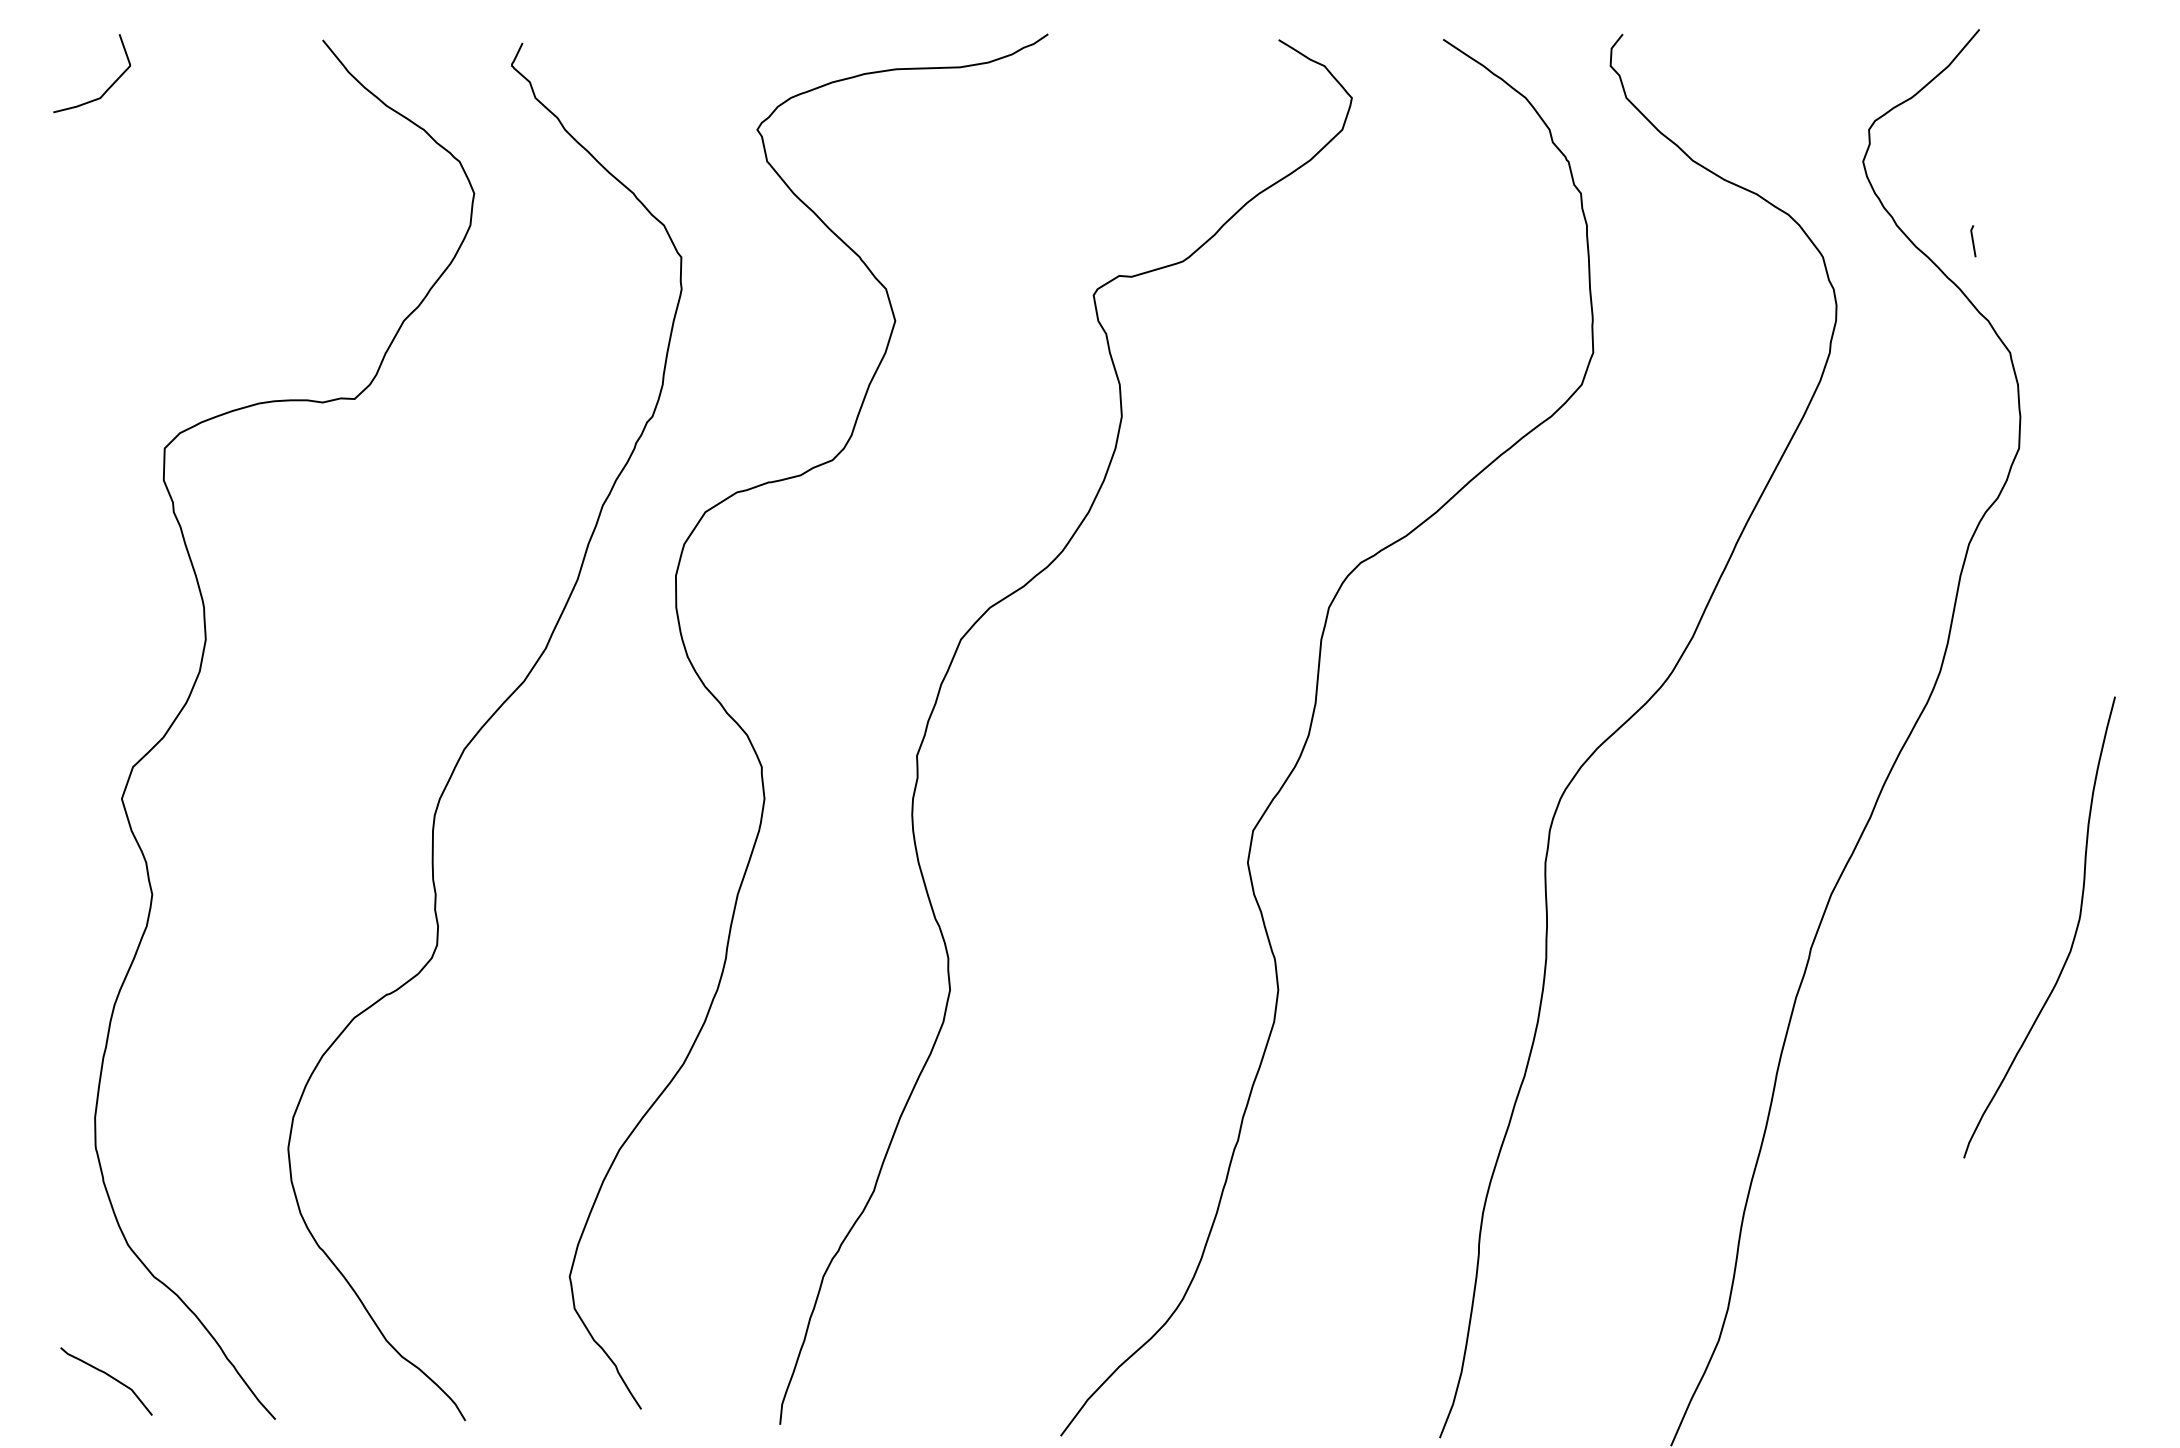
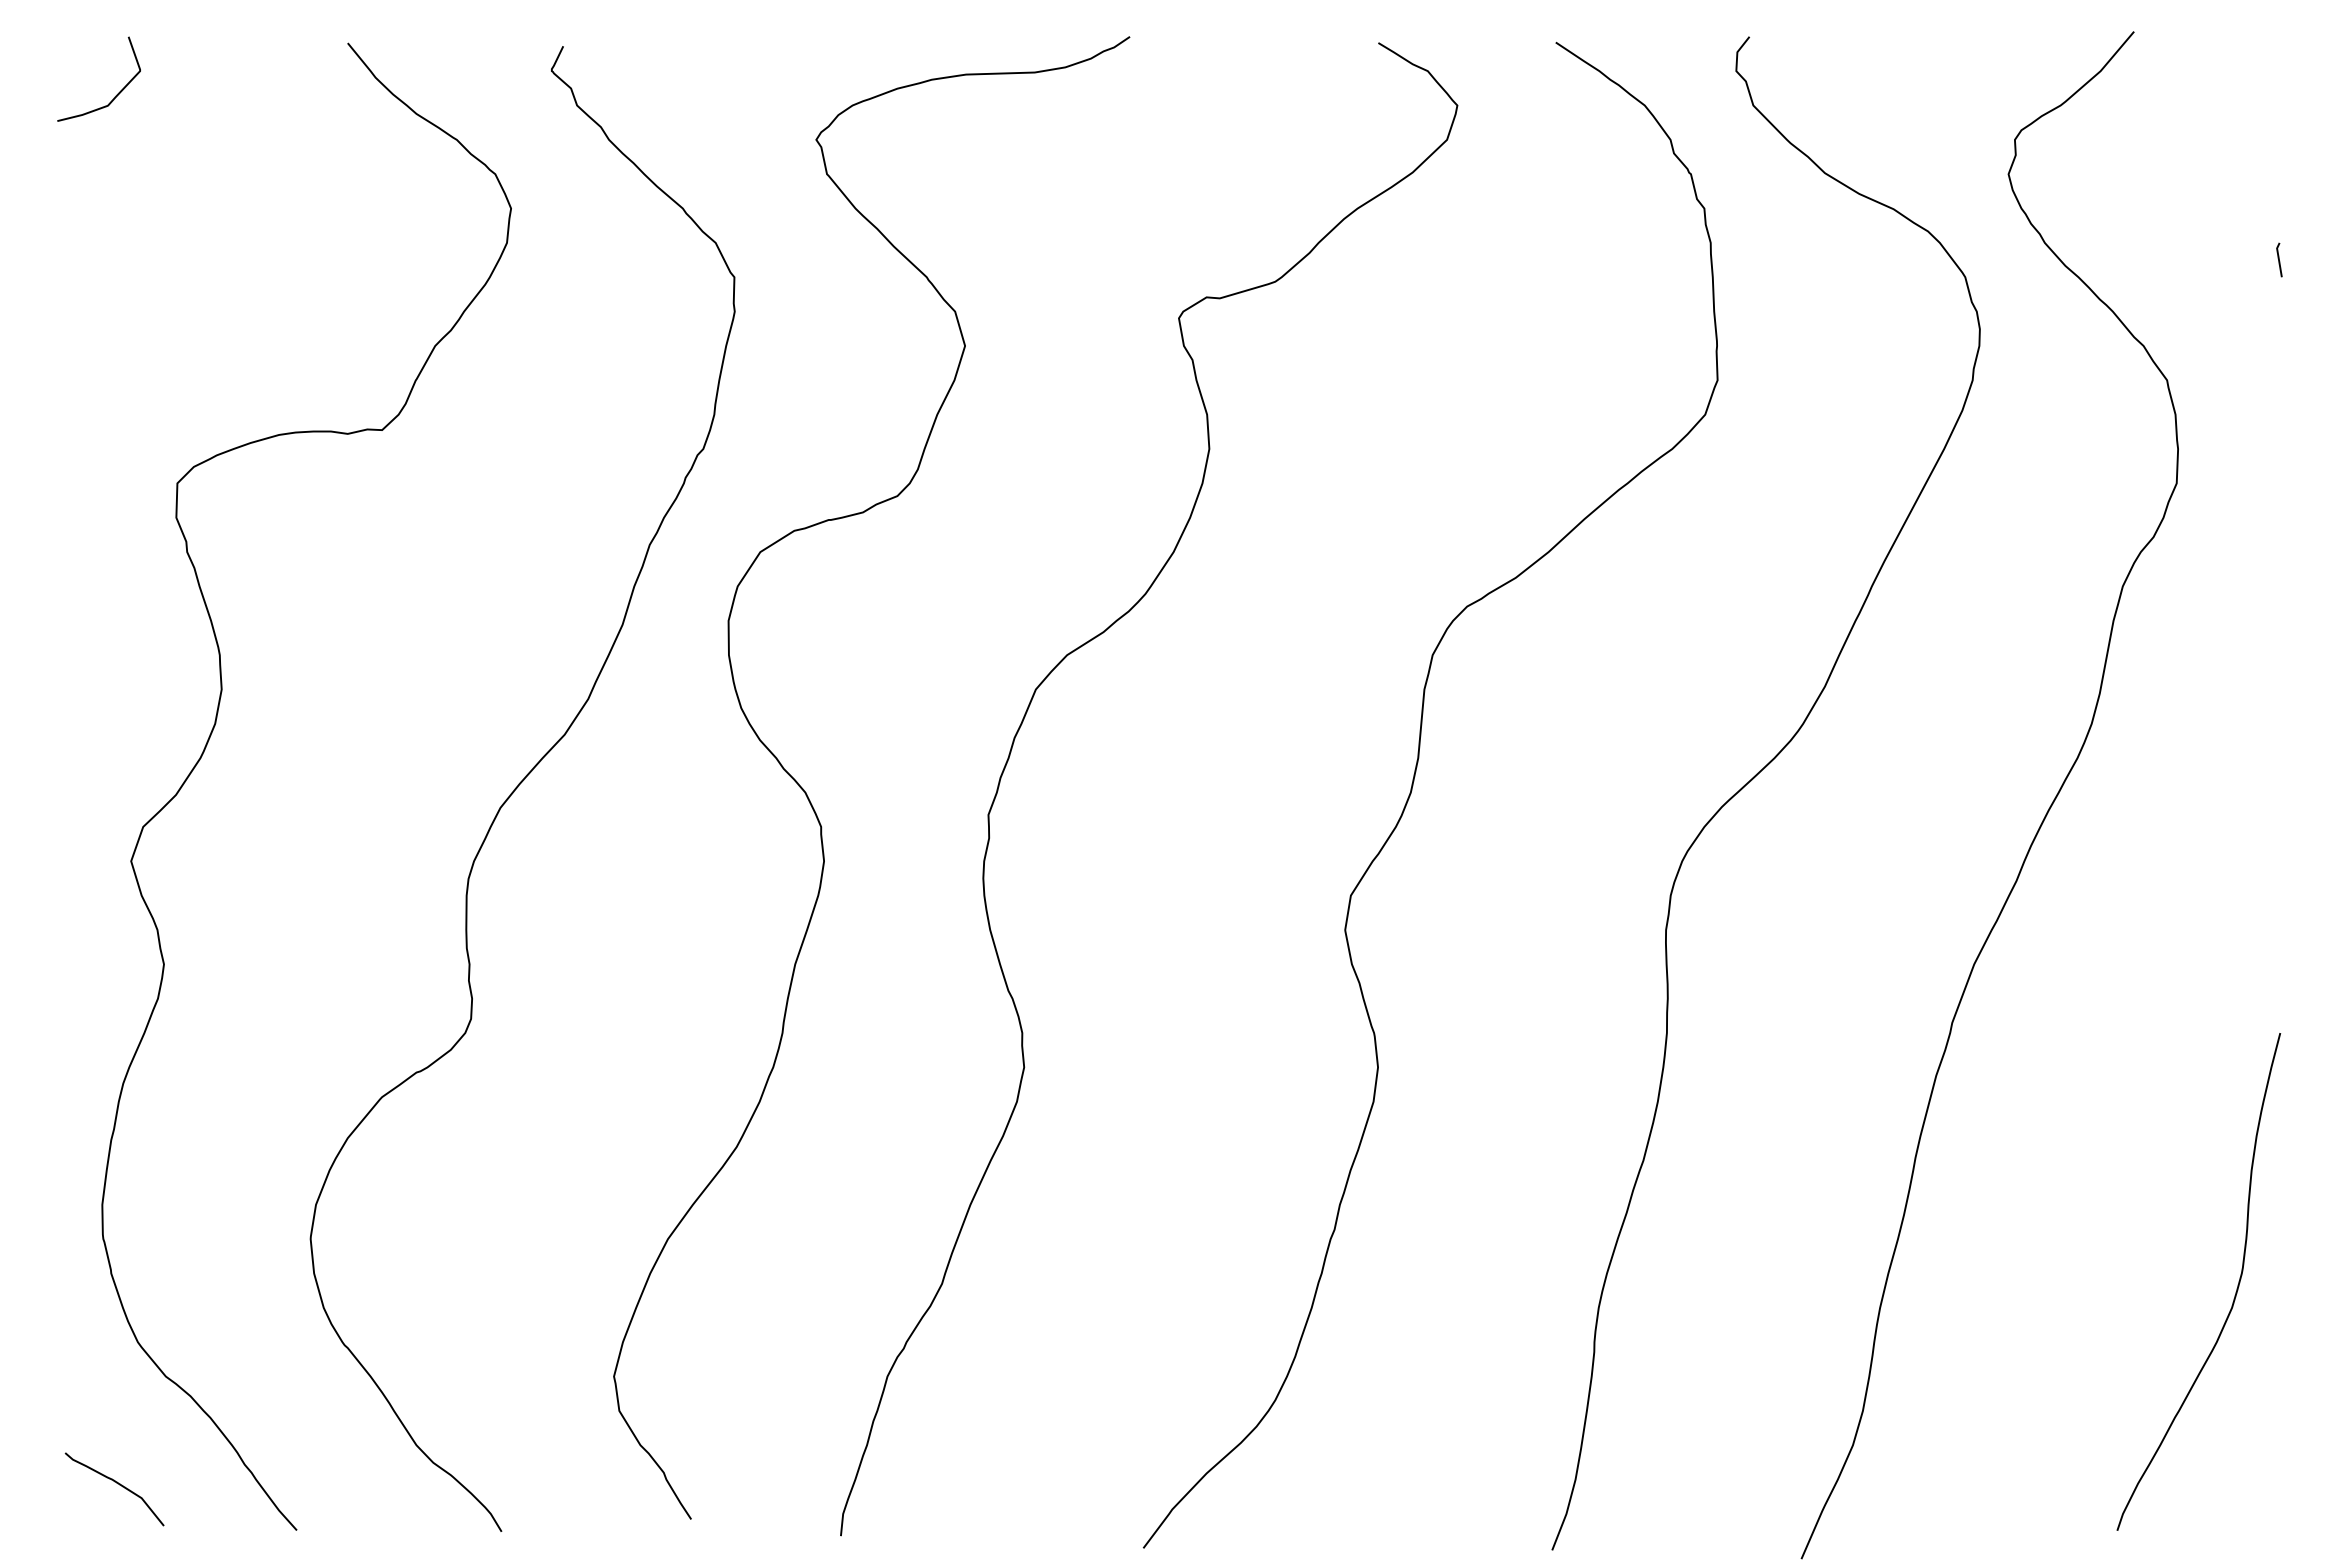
line: (1973, 240) -> (2279, 259), moved
curve: (2073, 937) -> (2235, 1292), moved

